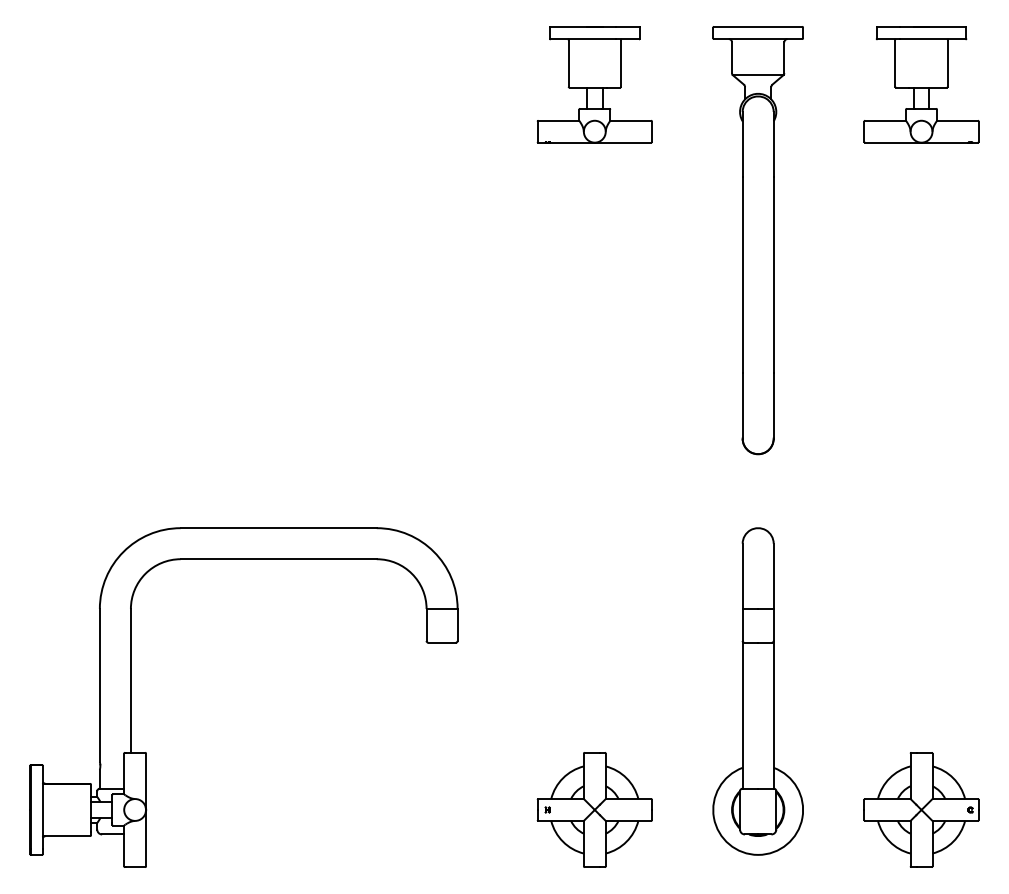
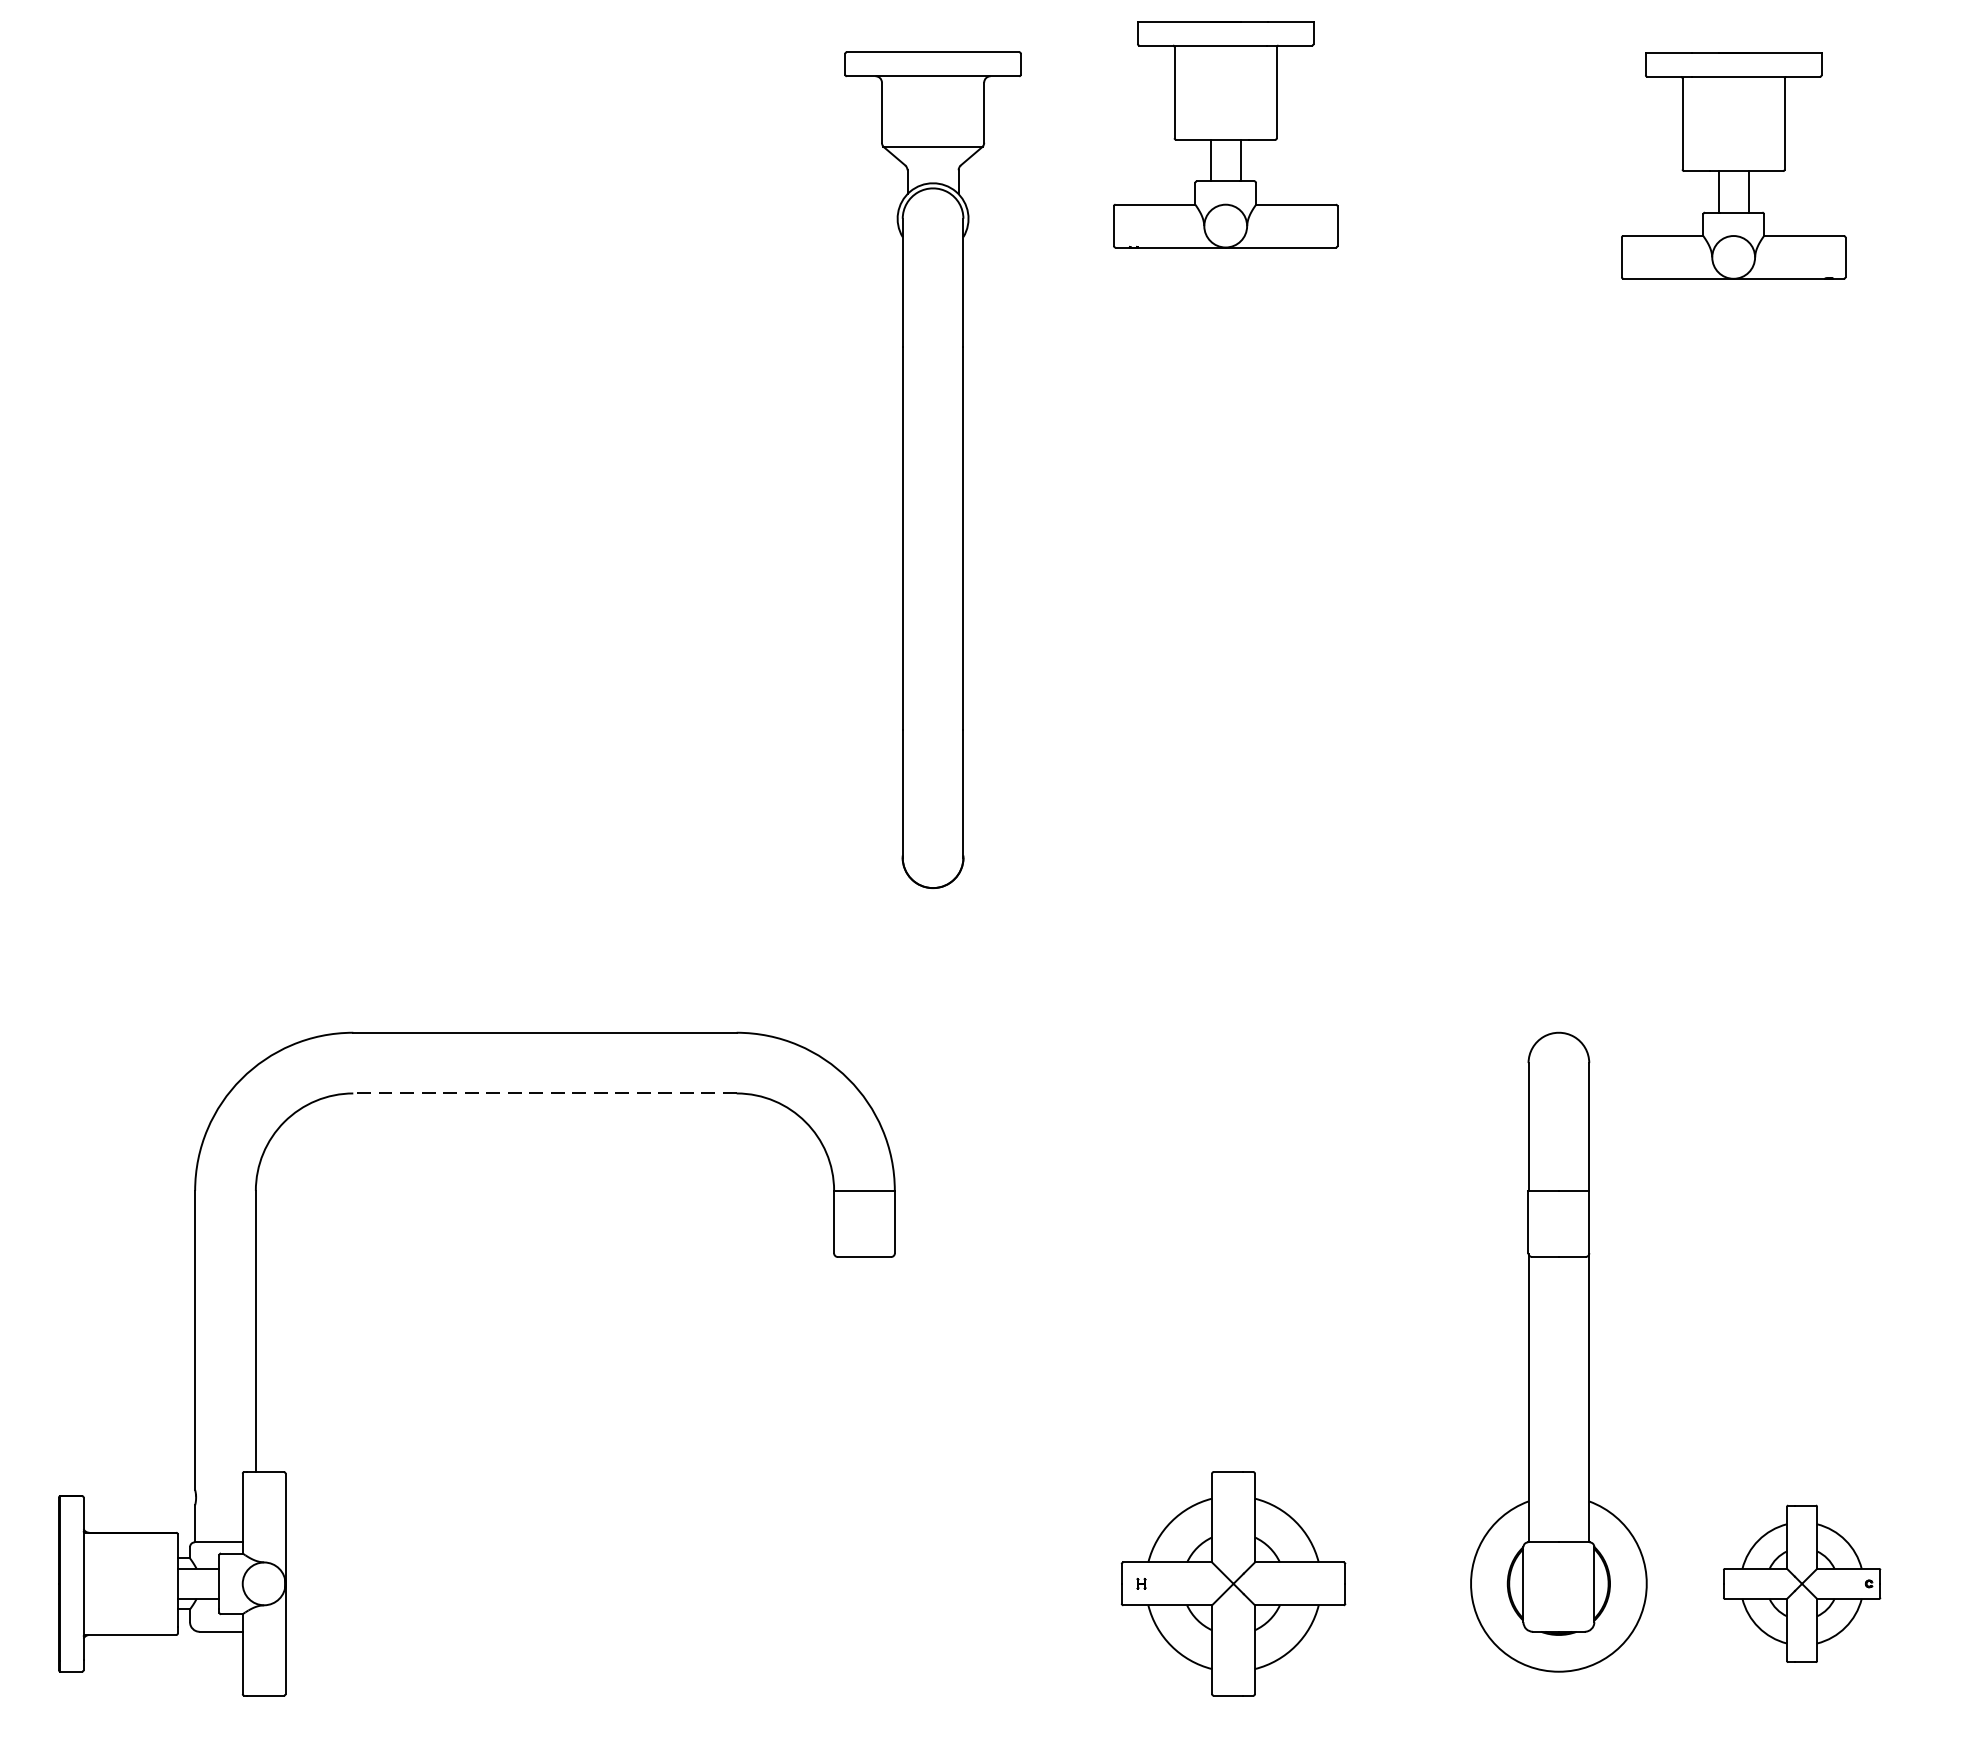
part: (594, 84) -> (1225, 133), moved
part: (921, 84) -> (1733, 165), moved
part: (757, 240) -> (931, 470), moved
line: (278, 559) -> (544, 1094), solid -> dashed
part: (757, 691) -> (1557, 1352), moved
part: (594, 809) -> (1232, 1582), moved
part: (921, 809) -> (1802, 1582), size x0.7

